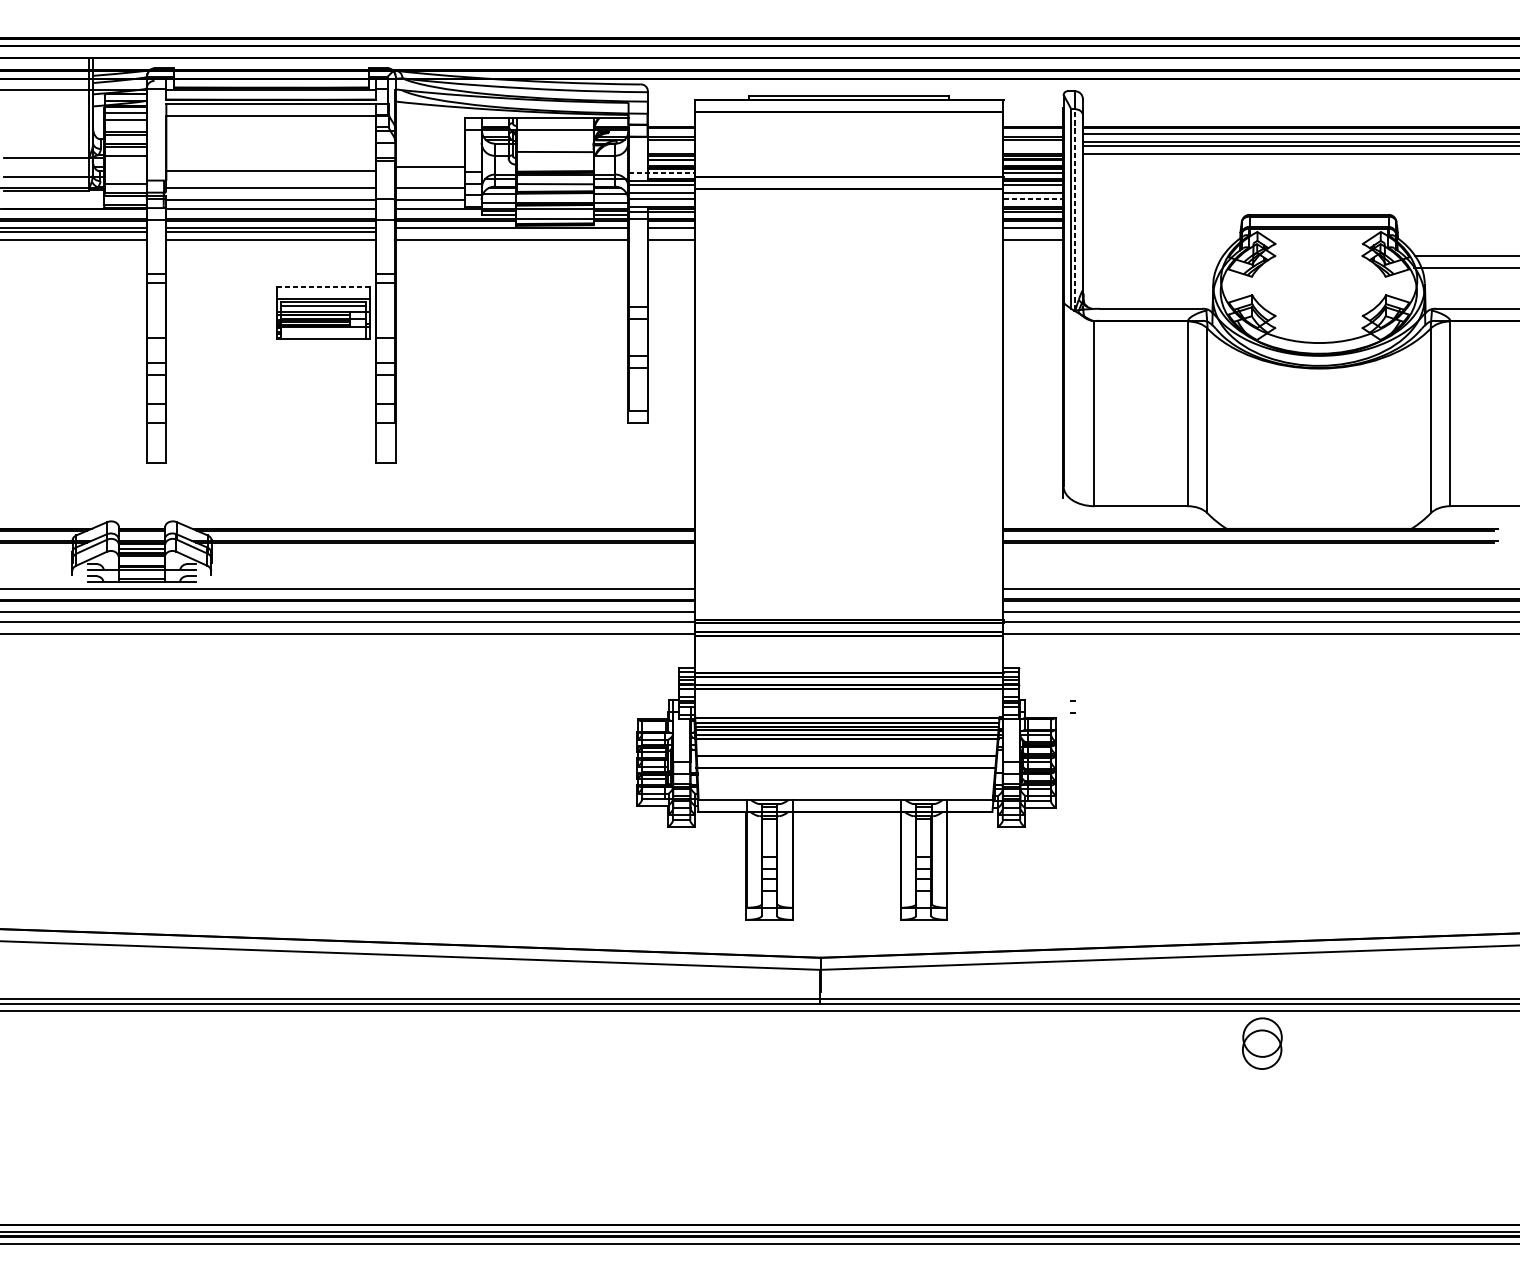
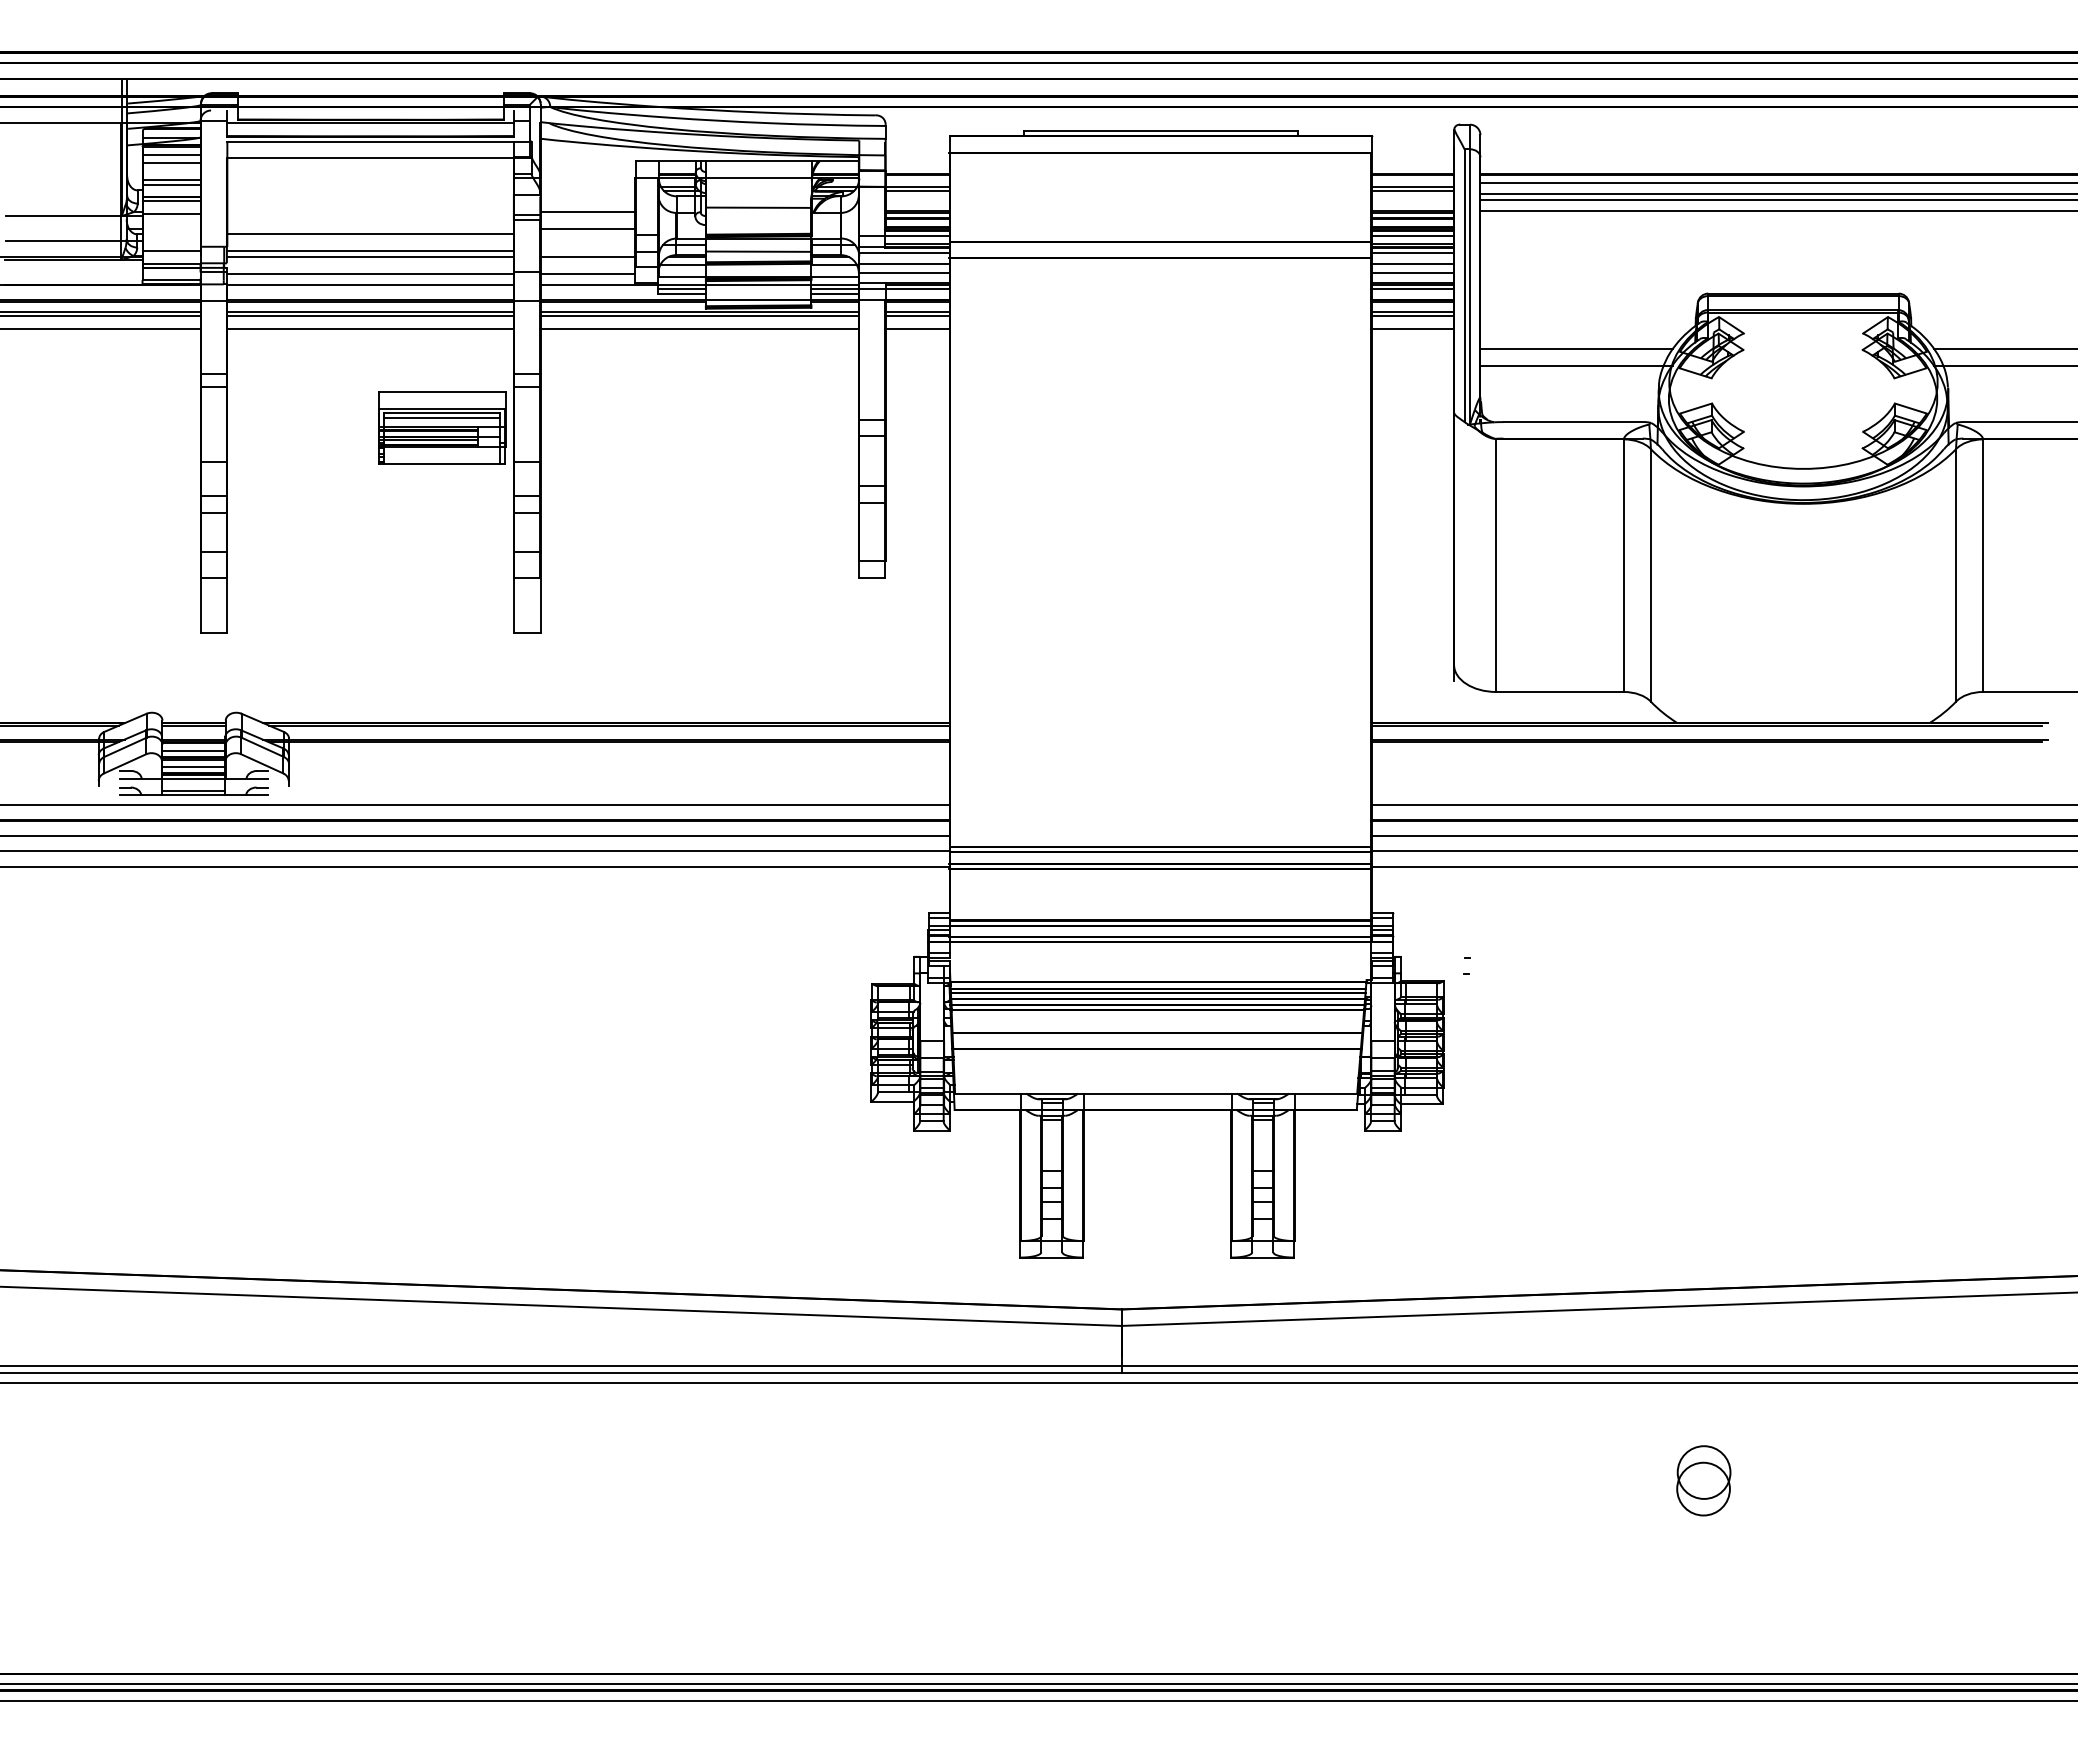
line: (429, 155) -> (587, 212), added
line: (662, 173) -> (905, 236), dashed -> solid
line: (270, 183) -> (369, 250), added
line: (1033, 199) -> (1413, 272), dashed -> solid
line: (1075, 209) -> (1470, 286), dashed -> solid
line: (511, 231) -> (699, 316), added
line: (671, 231) -> (917, 316), added
line: (1033, 231) -> (1412, 316), added
line: (1153, 255) -> (1576, 349), added
line: (1153, 267) -> (1576, 365), added
line: (323, 287) -> (442, 392), dashed -> solid
line: (141, 561) -> (193, 767), added
part: (1262, 1043) -> (1703, 1480), moved

